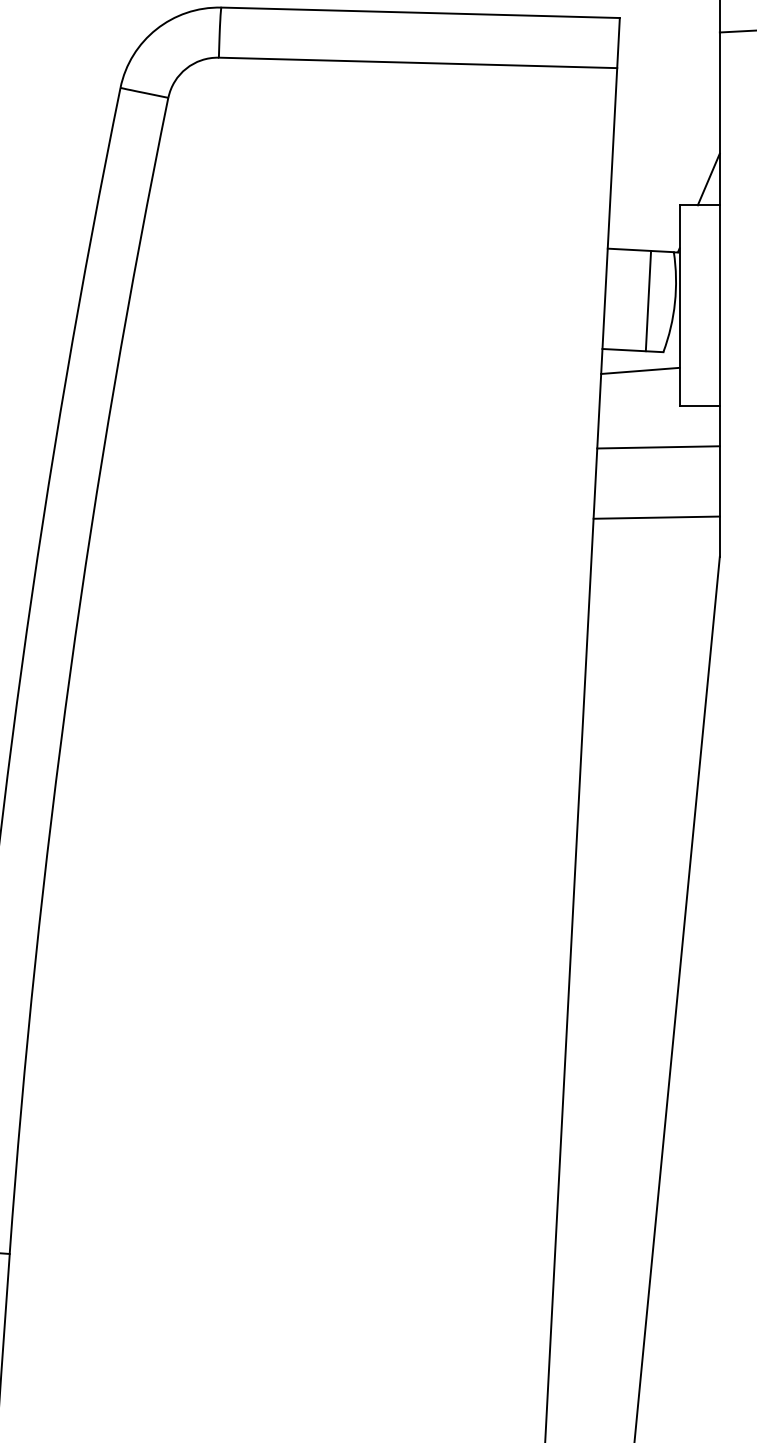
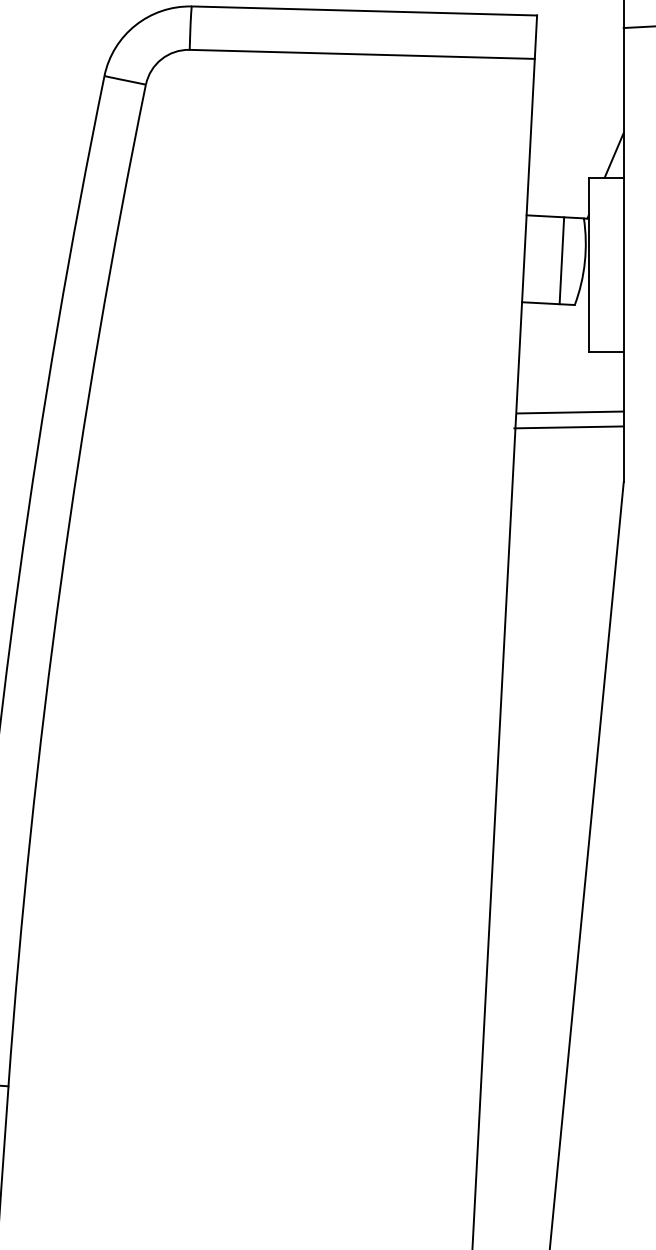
line: (639, 370) -> (554, 320), removed
line: (658, 447) -> (570, 412), moved
line: (656, 517) -> (568, 427), moved

